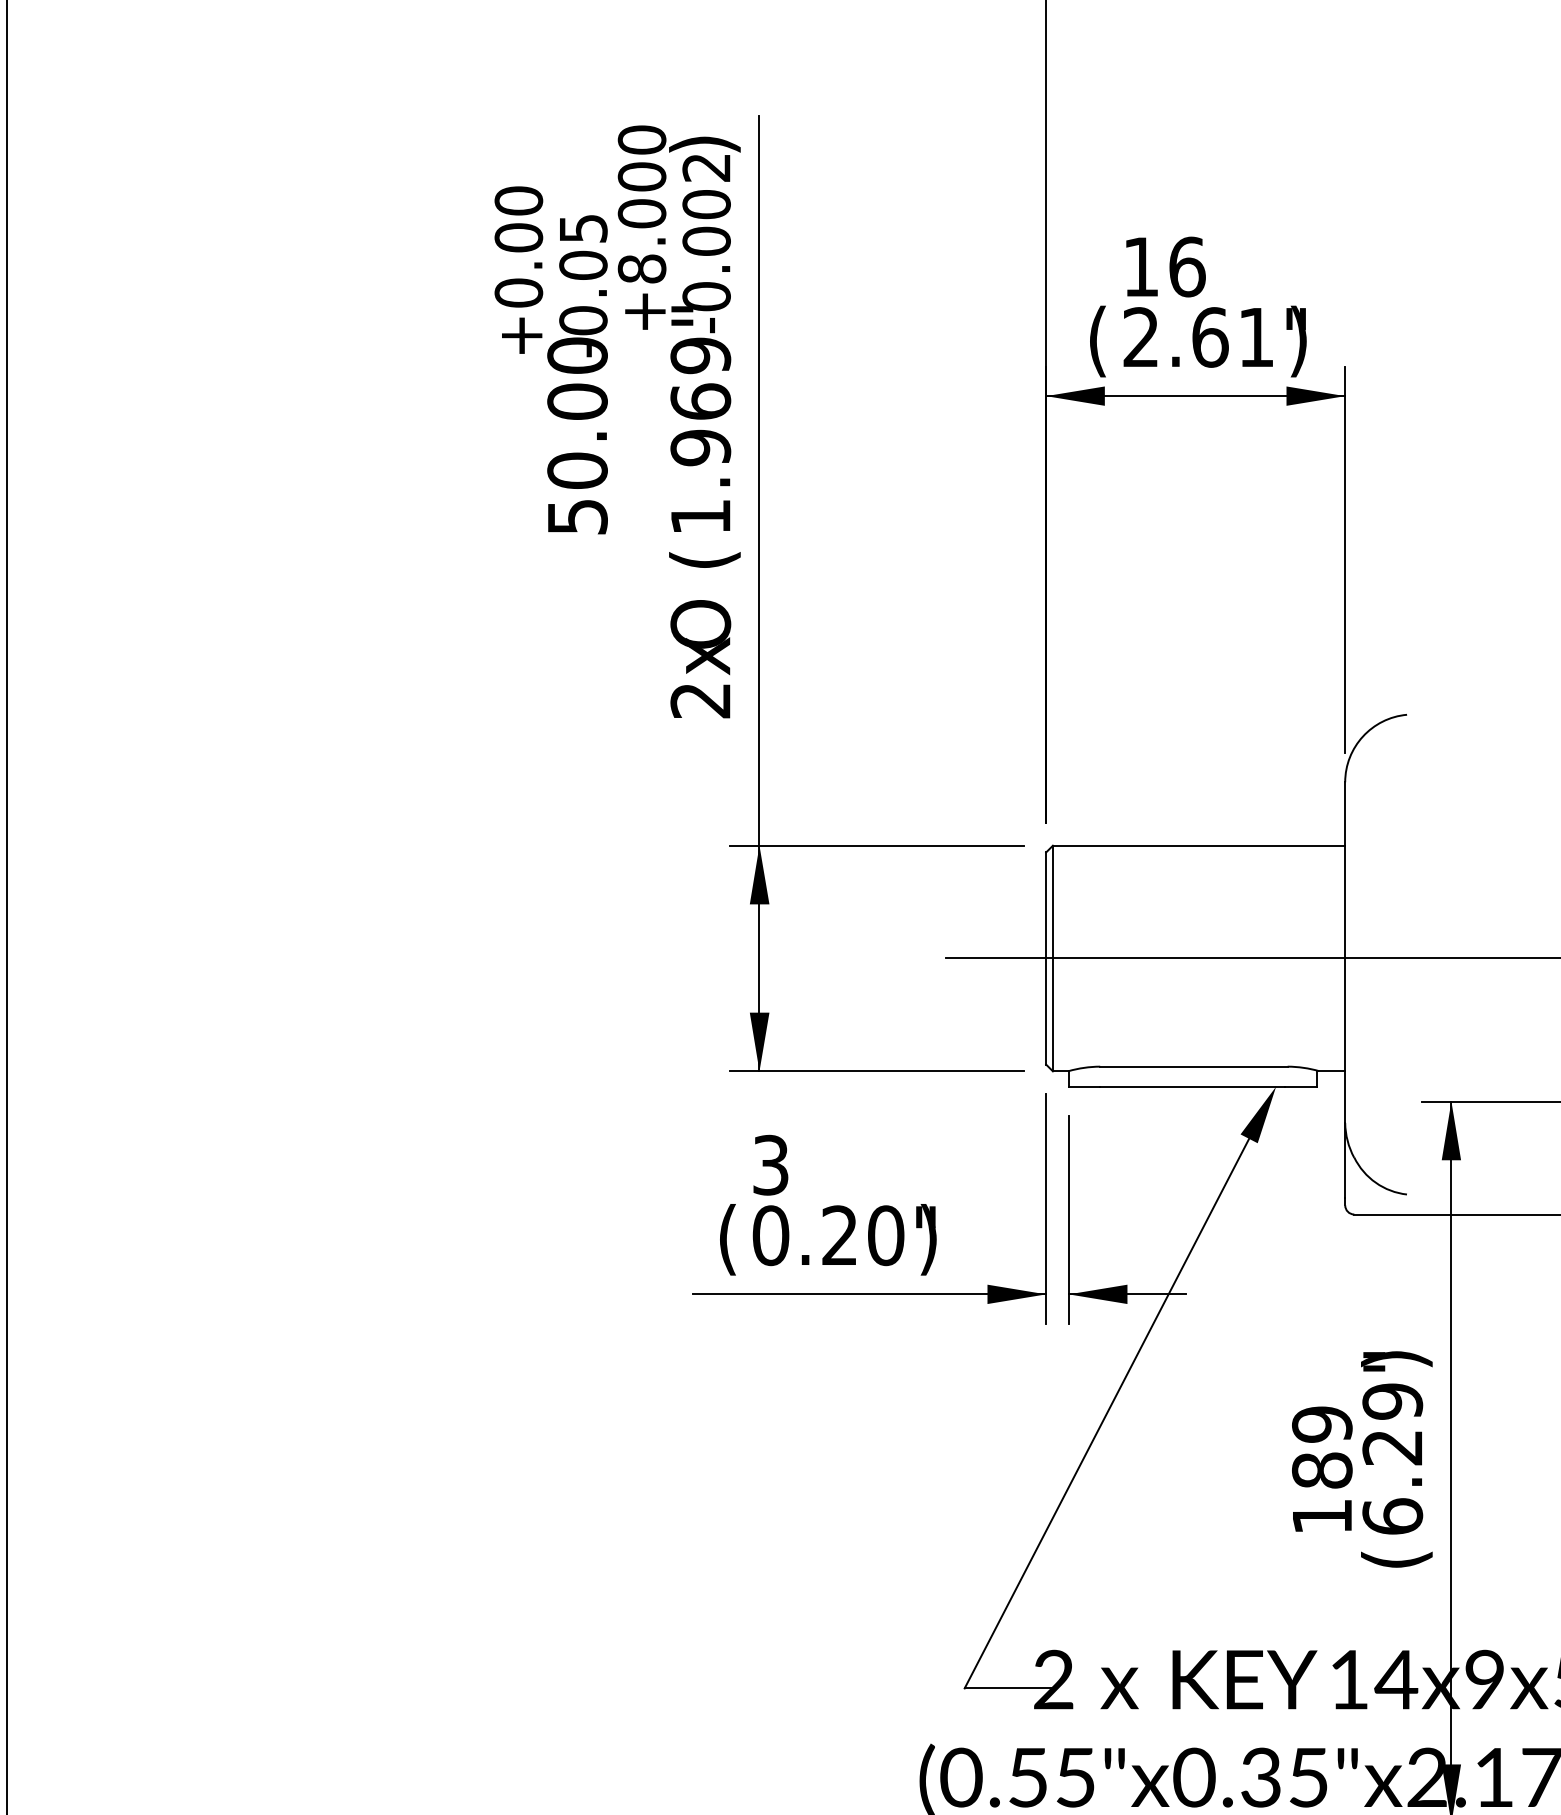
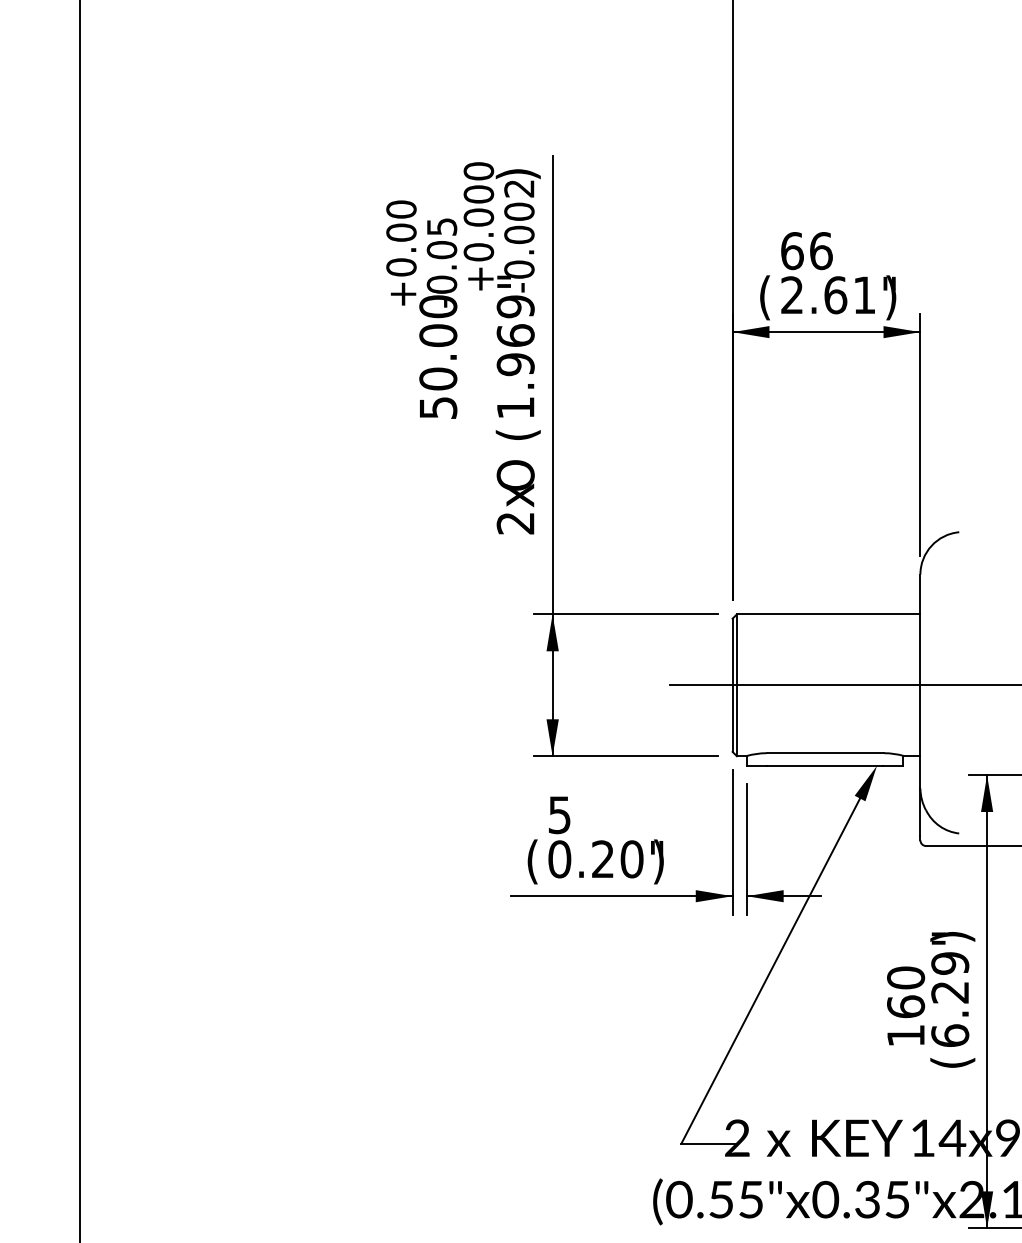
text: (1141, 267) -> (792, 251), 16 -> 66
text: (641, 269) -> (478, 252), +8.000 -> +0.000
text: (770, 1164) -> (559, 814), 3 -> 5
text: (1323, 1447) -> (906, 992), 189 -> 160

